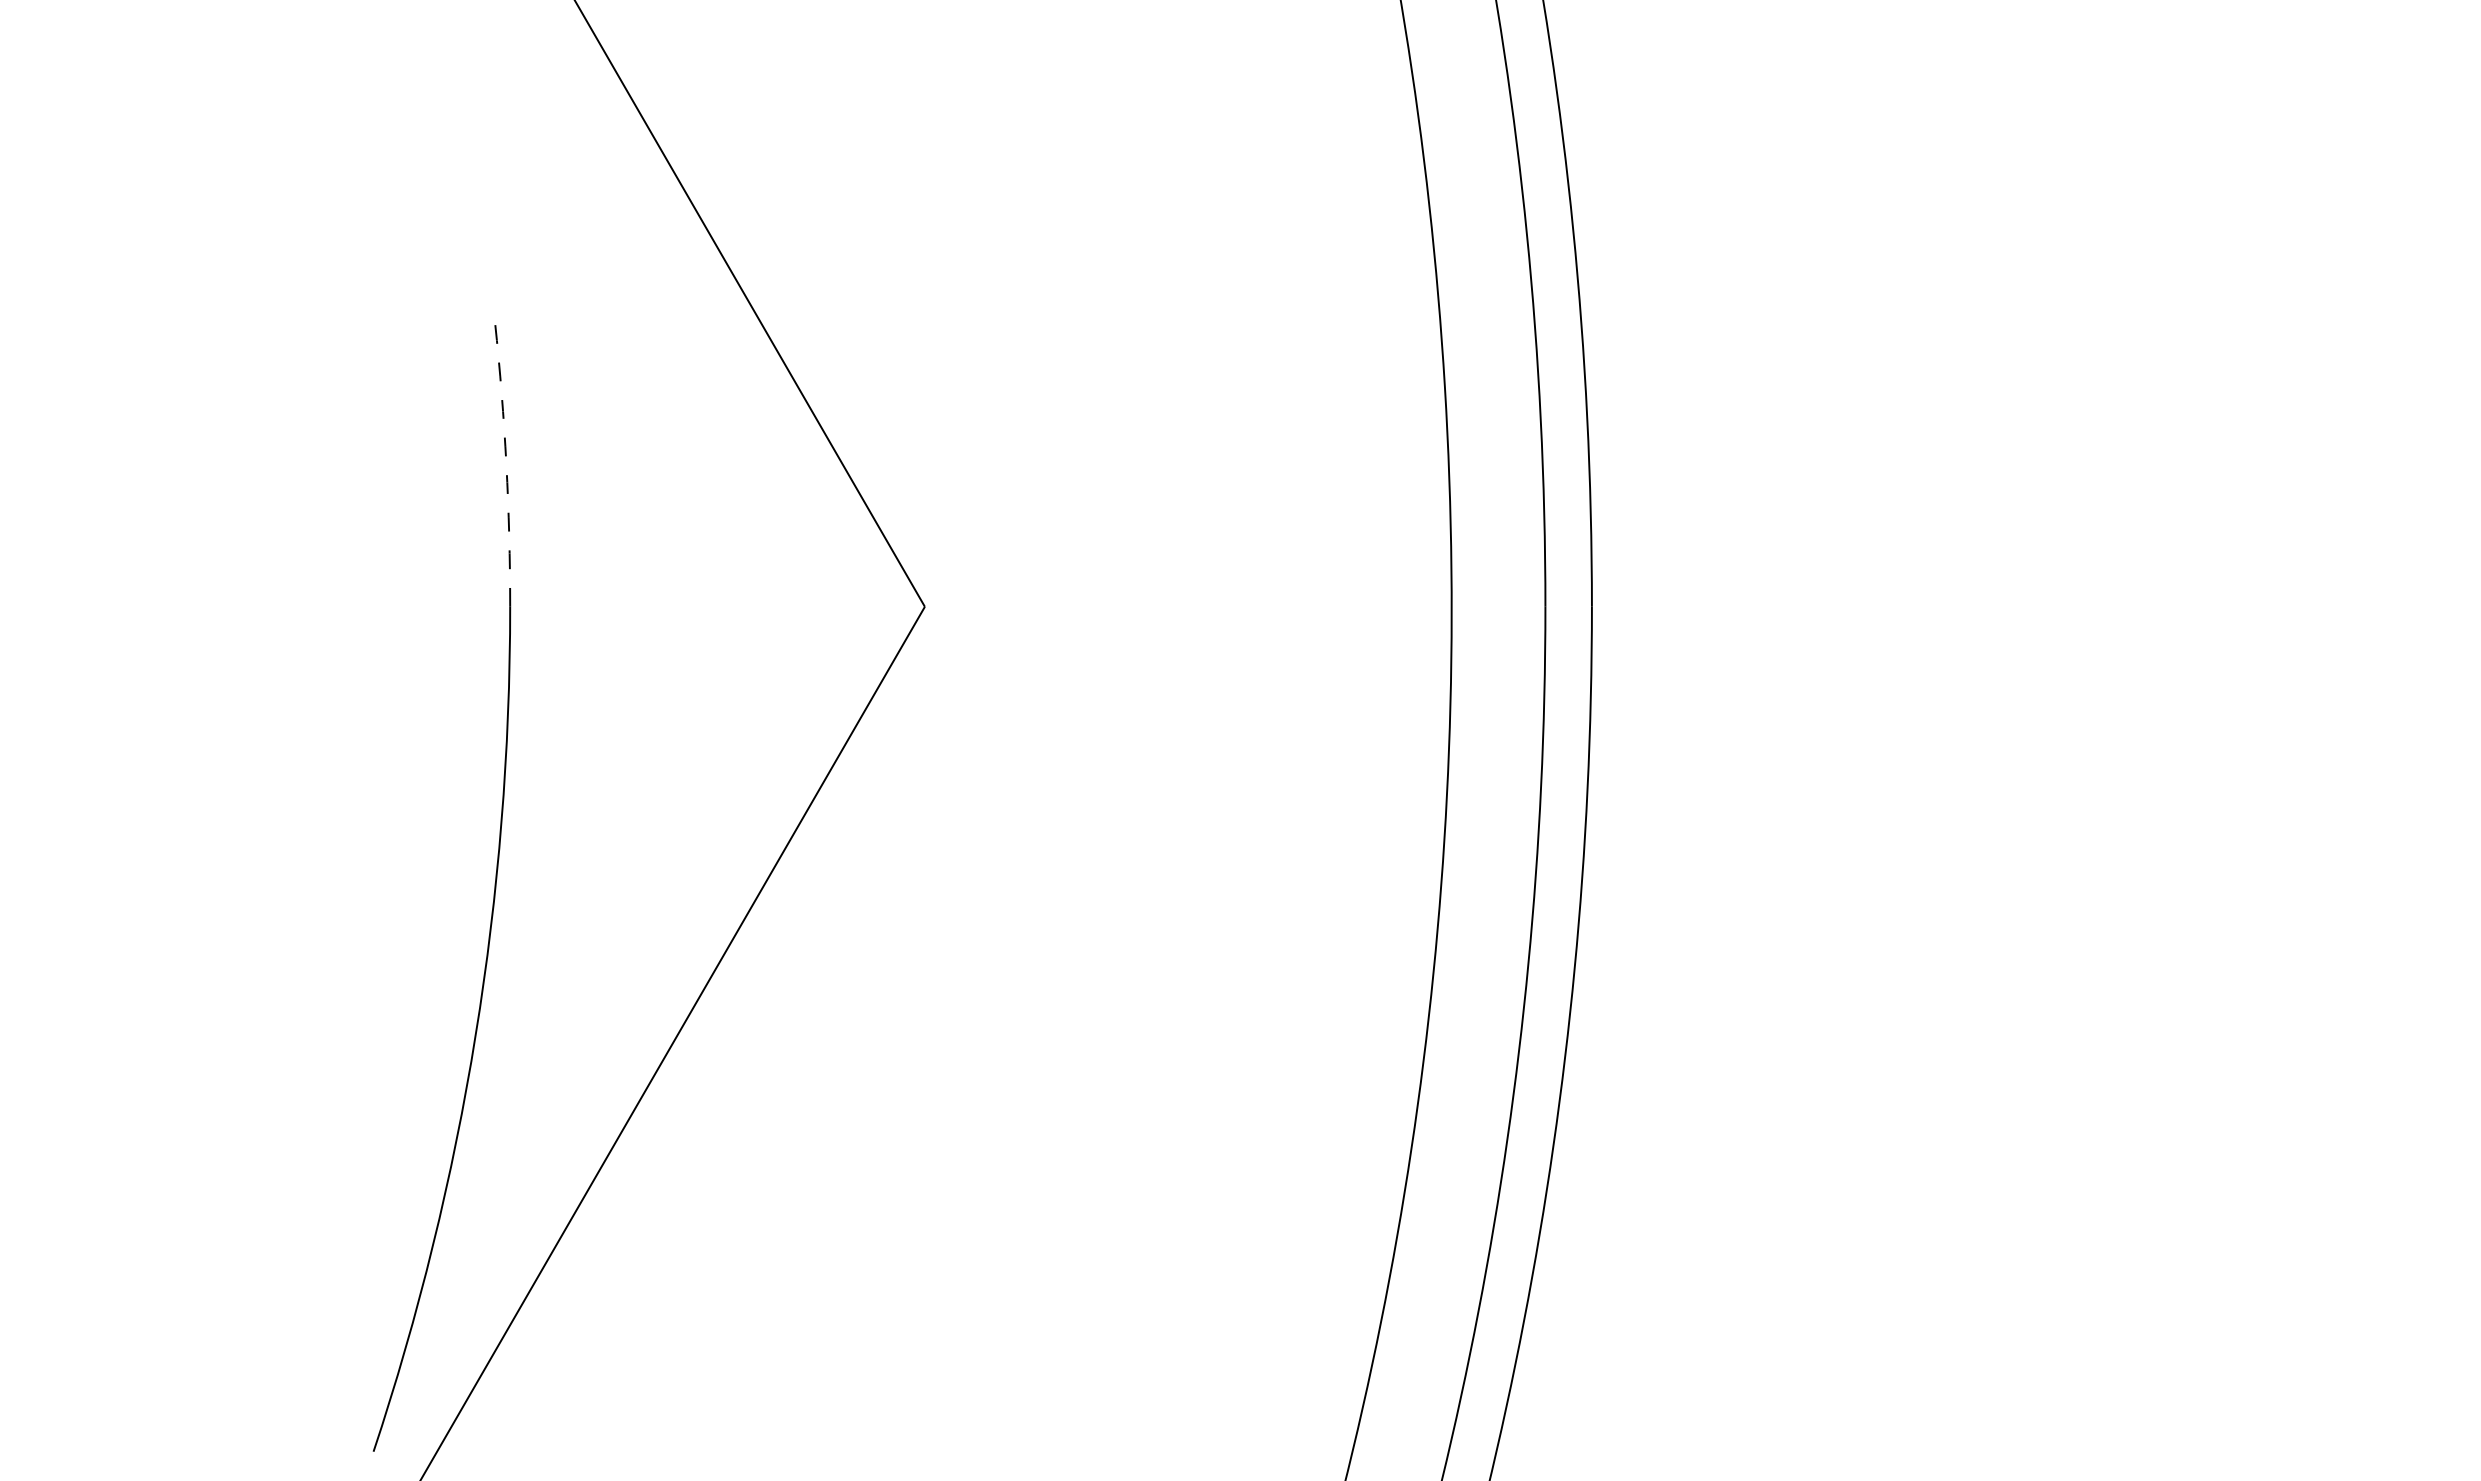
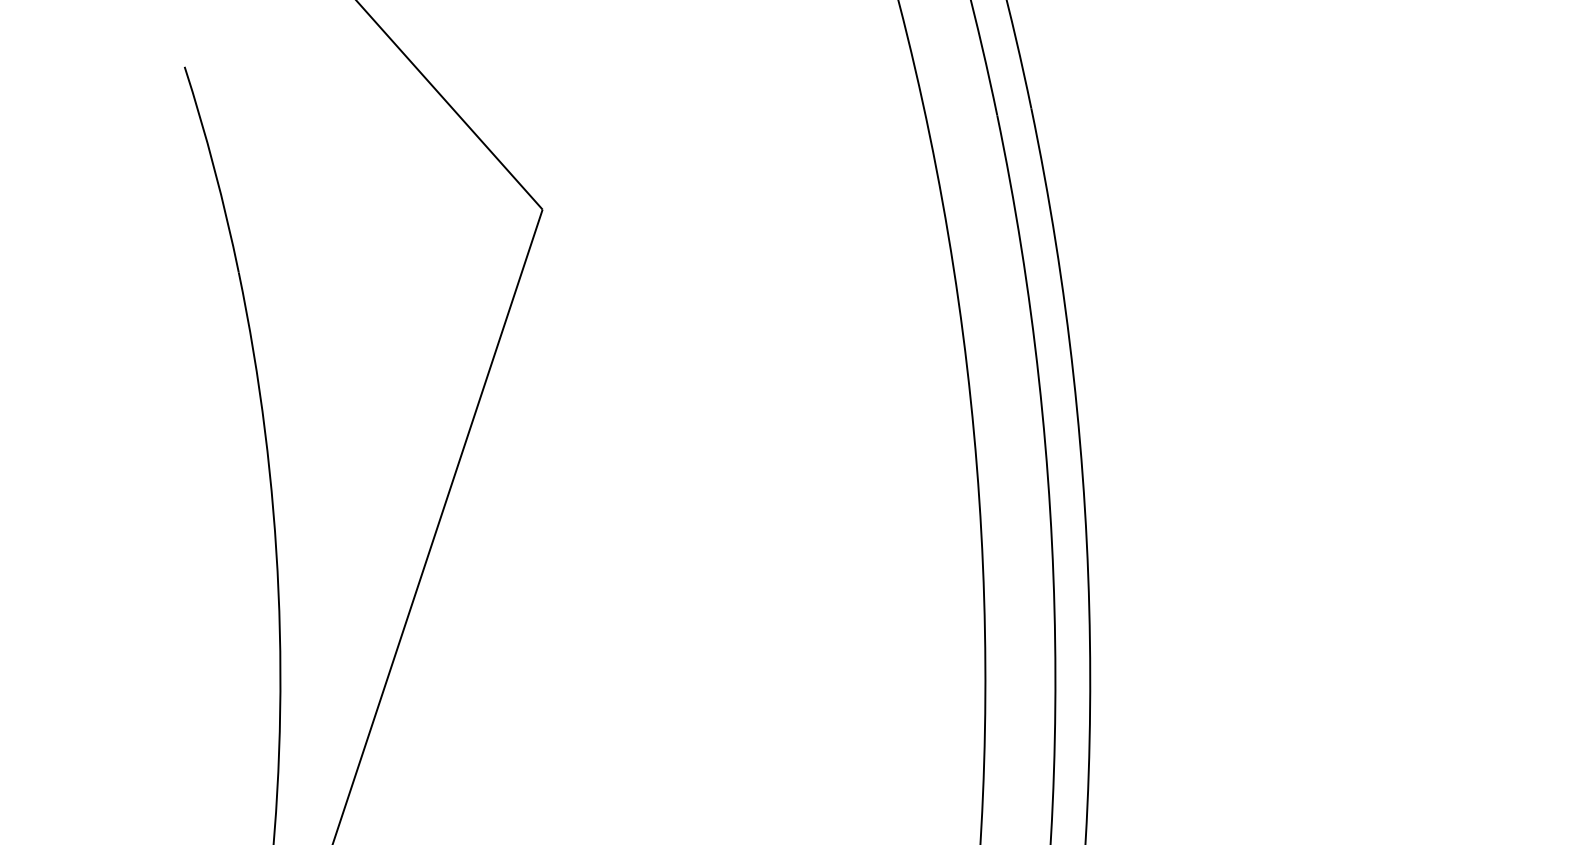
arc: (506, 464) -> (214, 168), dashed -> solid

